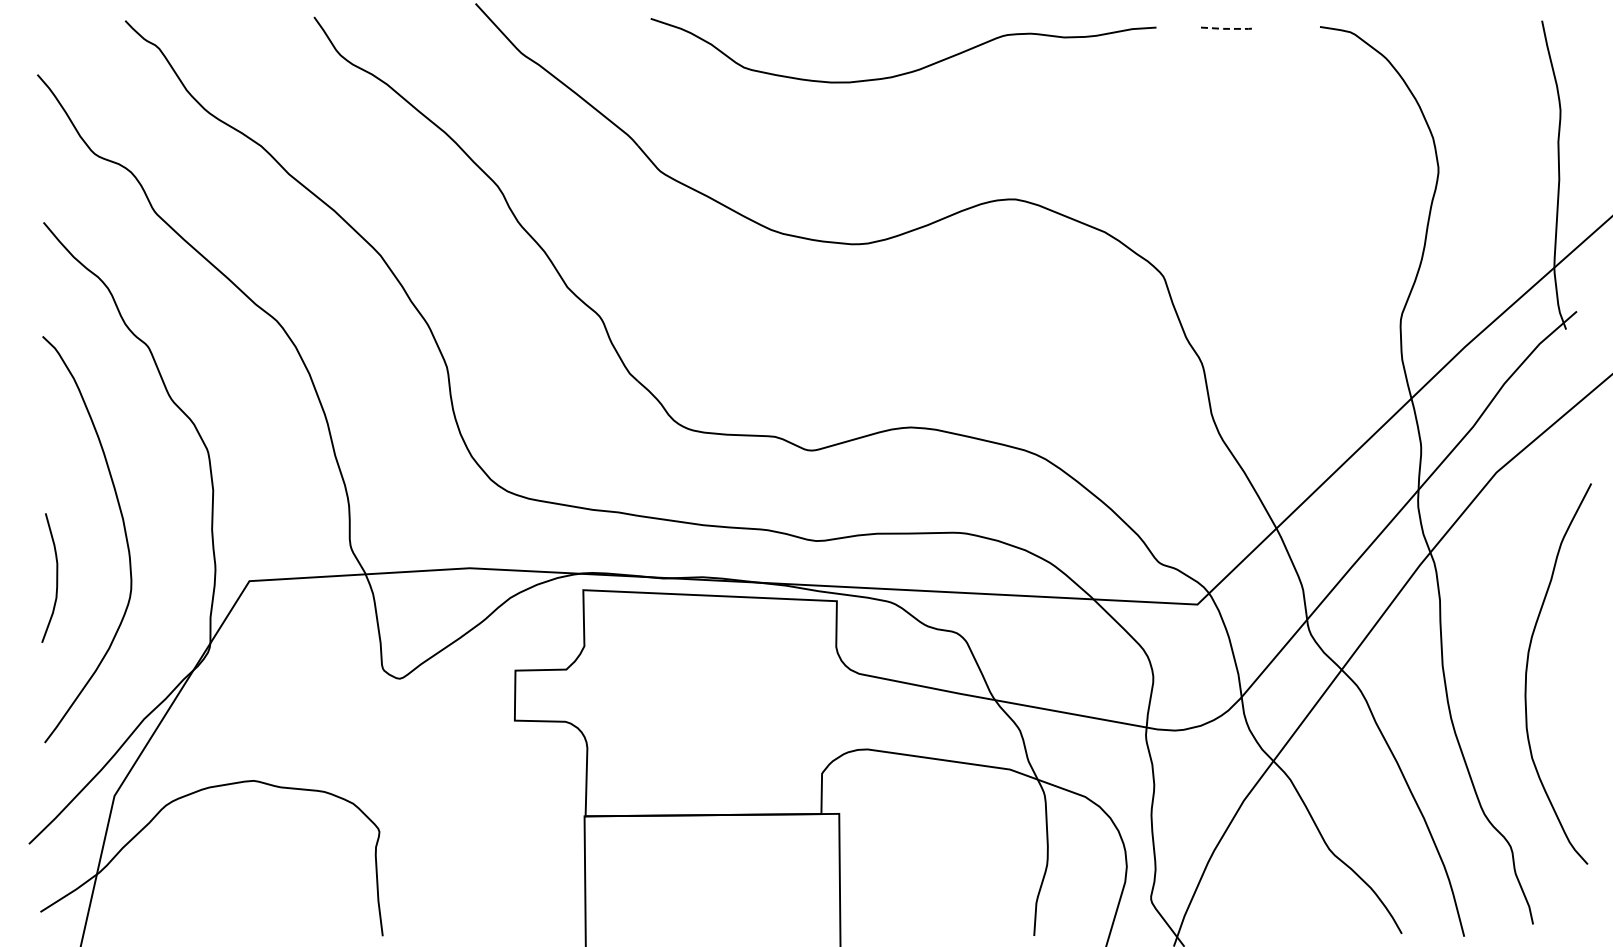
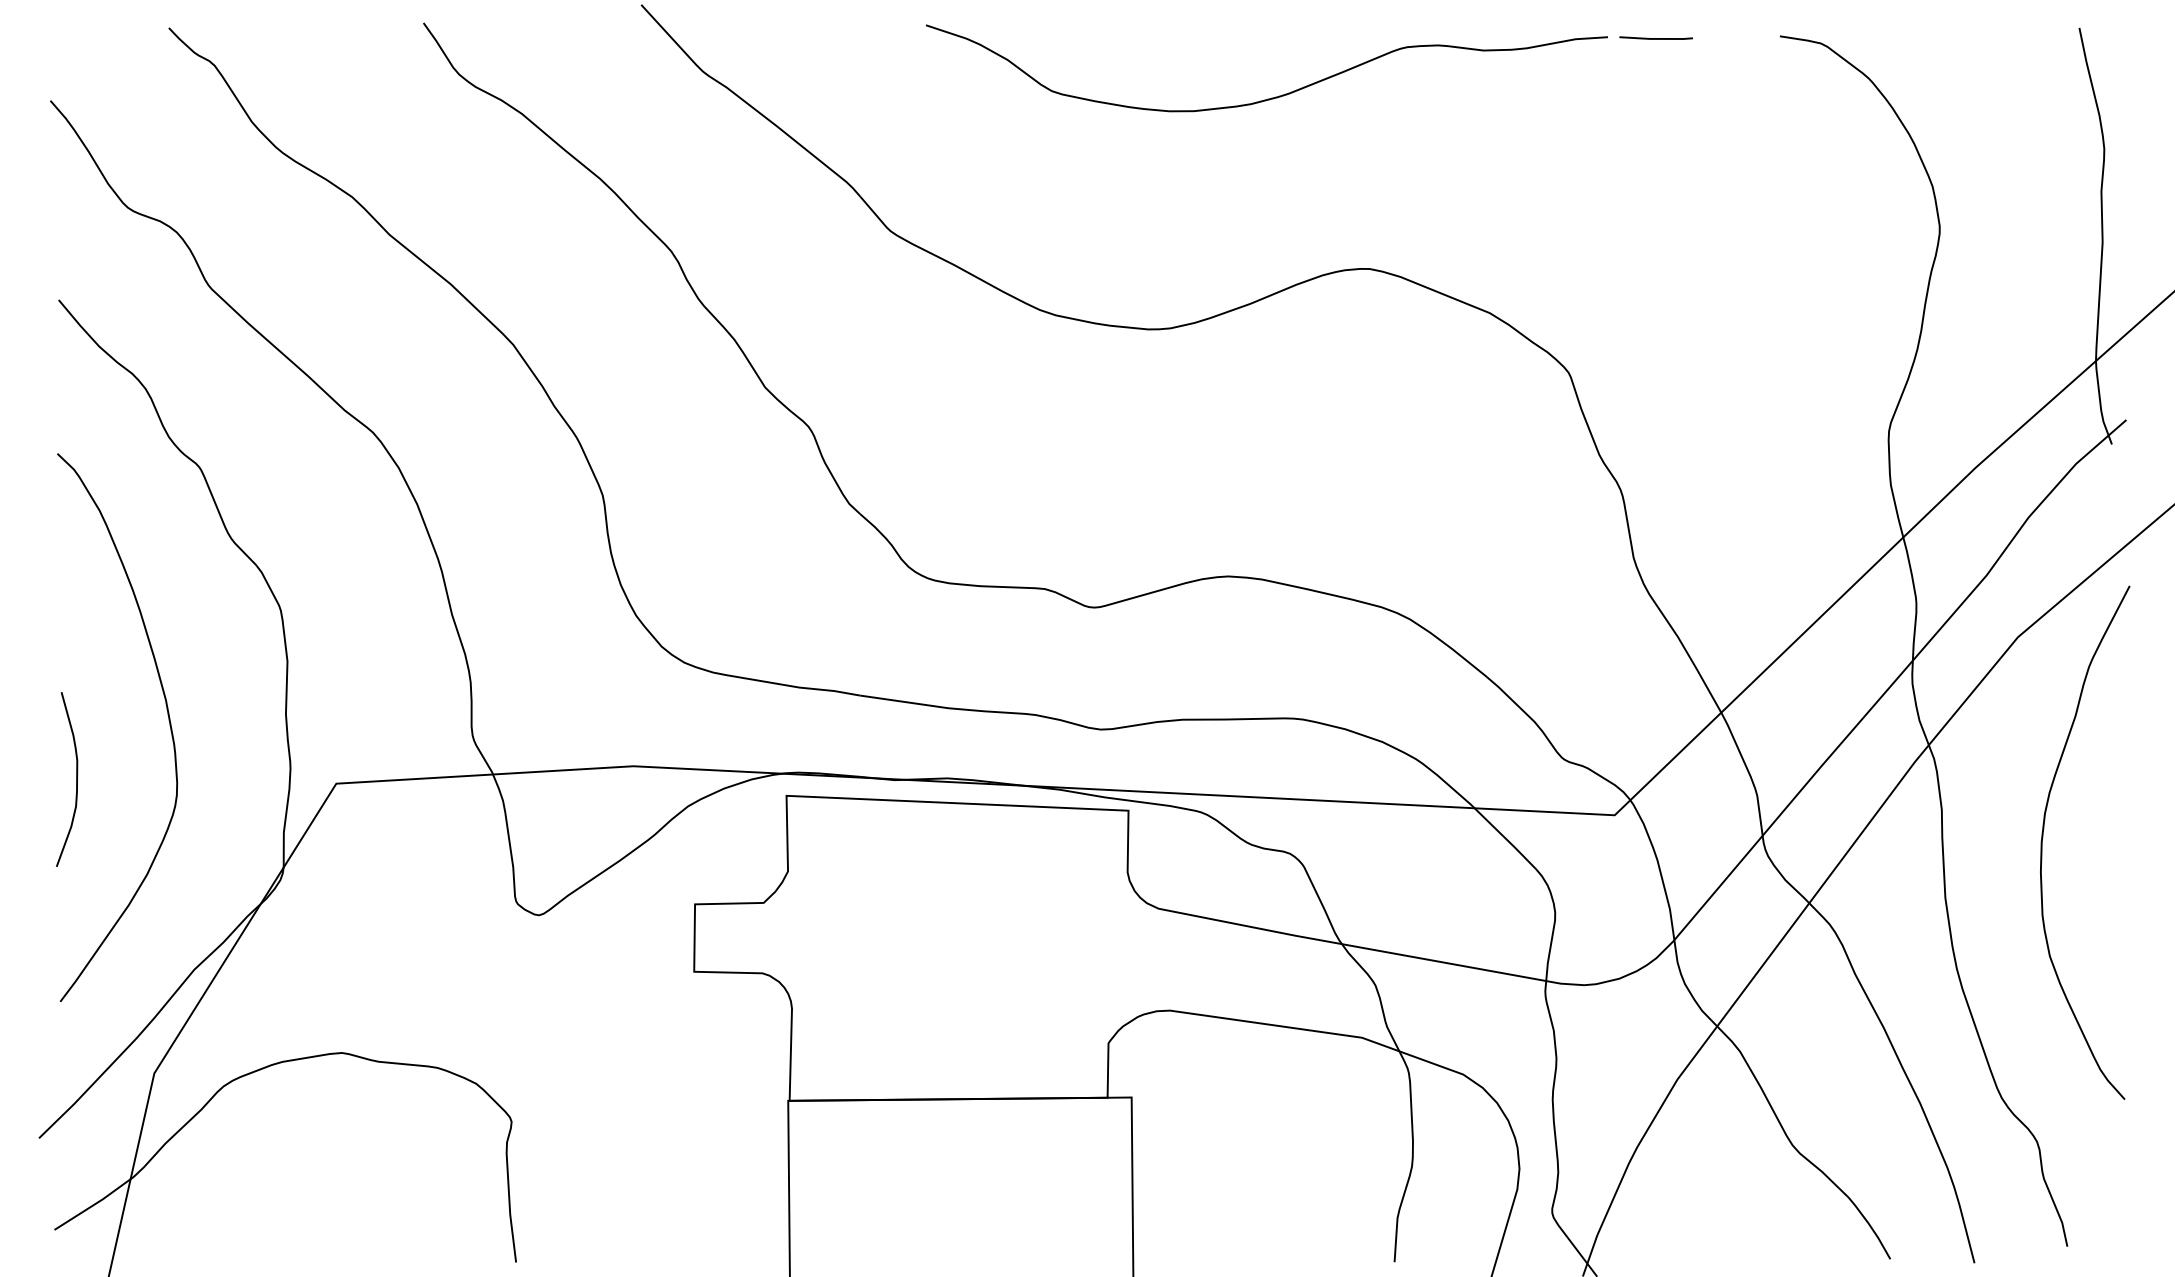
line: (1228, 28) -> (1656, 38), dashed -> solid
curve: (909, 71) -> (1274, 96), moved
curve: (1527, 672) -> (2043, 840), moved

